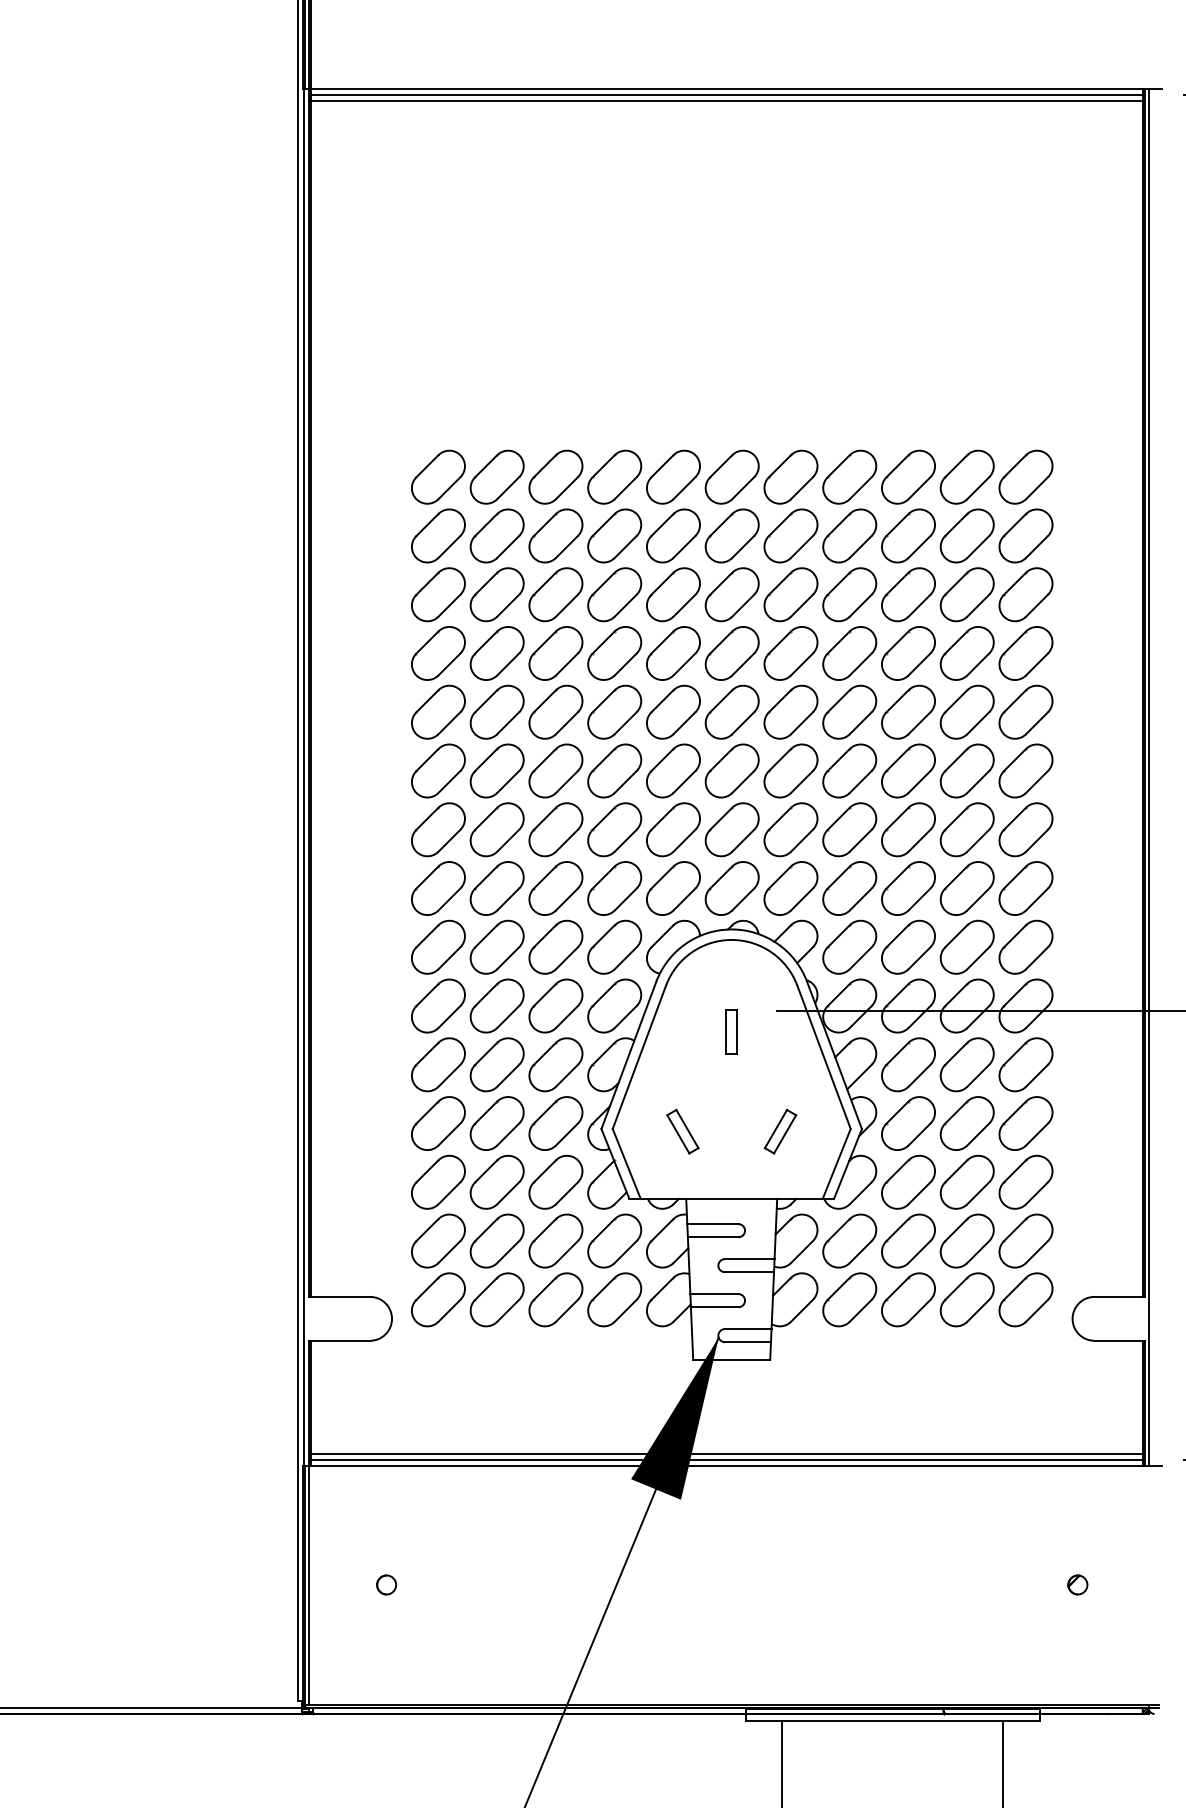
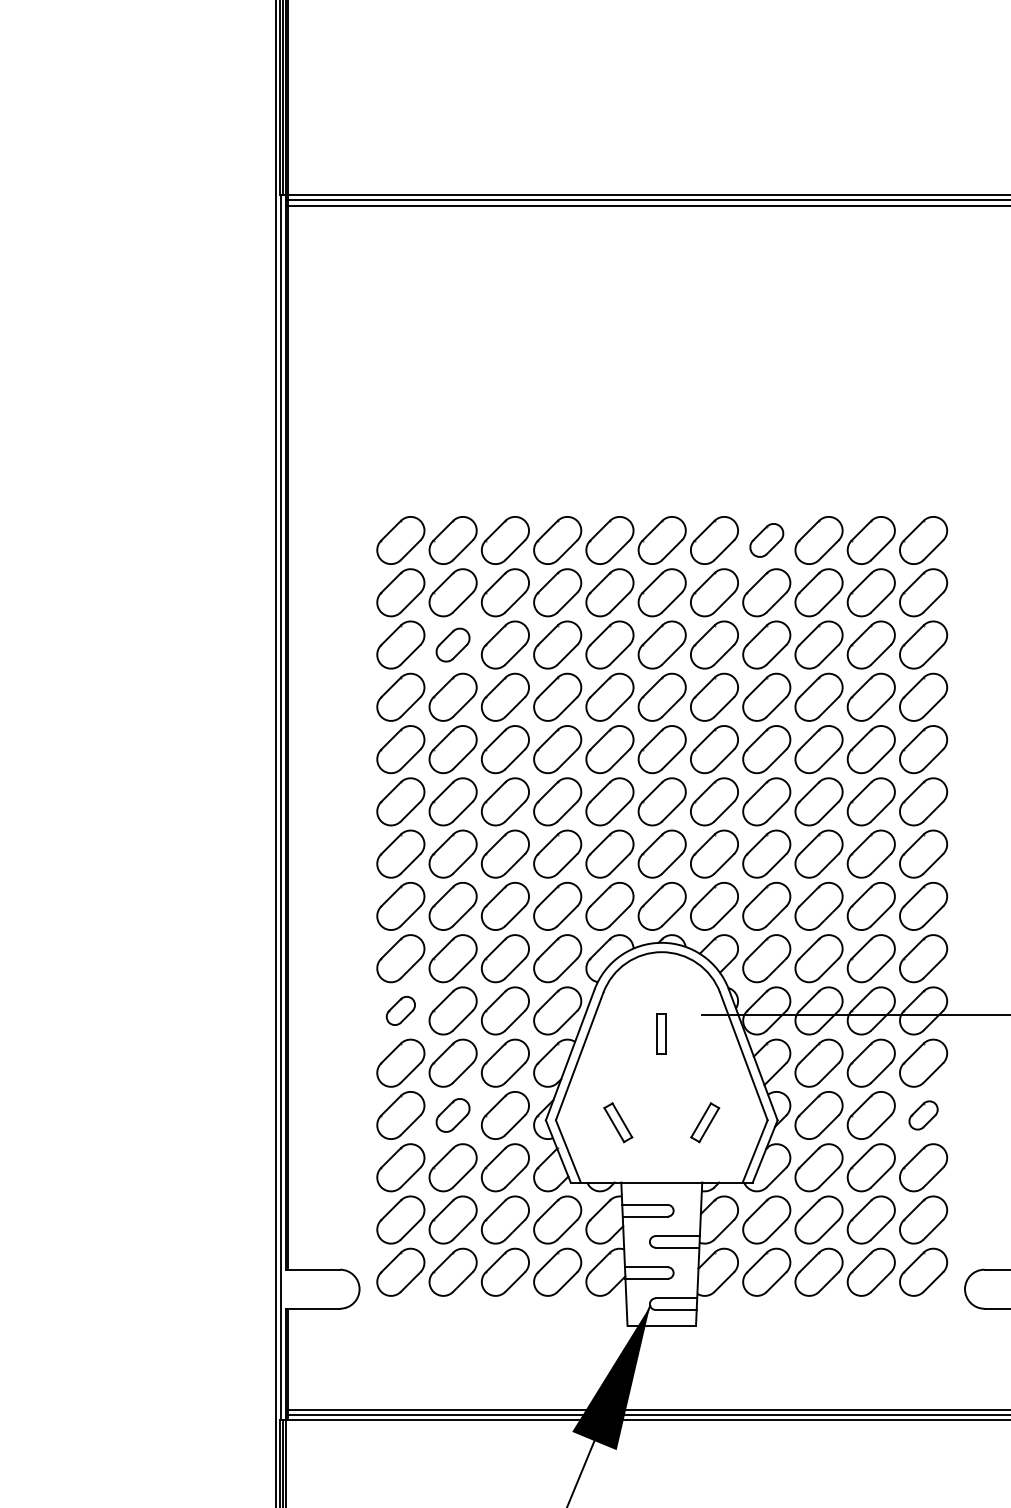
part: (849, 476) -> (766, 539), size x0.7
part: (496, 594) -> (452, 644), size x0.7
part: (438, 1005) -> (400, 1010), size x0.6
part: (496, 1123) -> (452, 1115), size x0.7
part: (1025, 1123) -> (923, 1115), size x0.6

